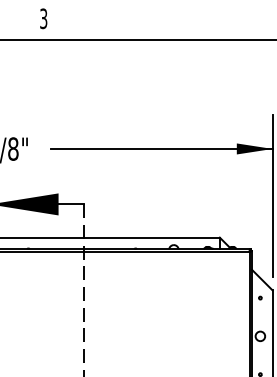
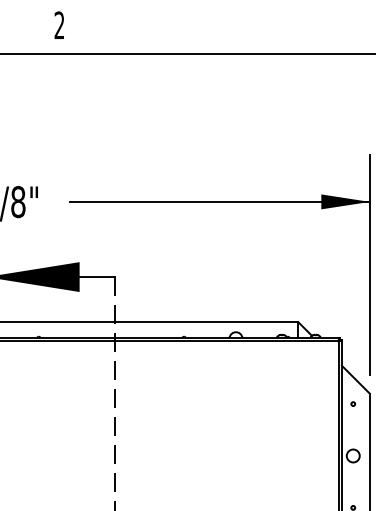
text: (43, 18) -> (59, 25), 3 -> 2

